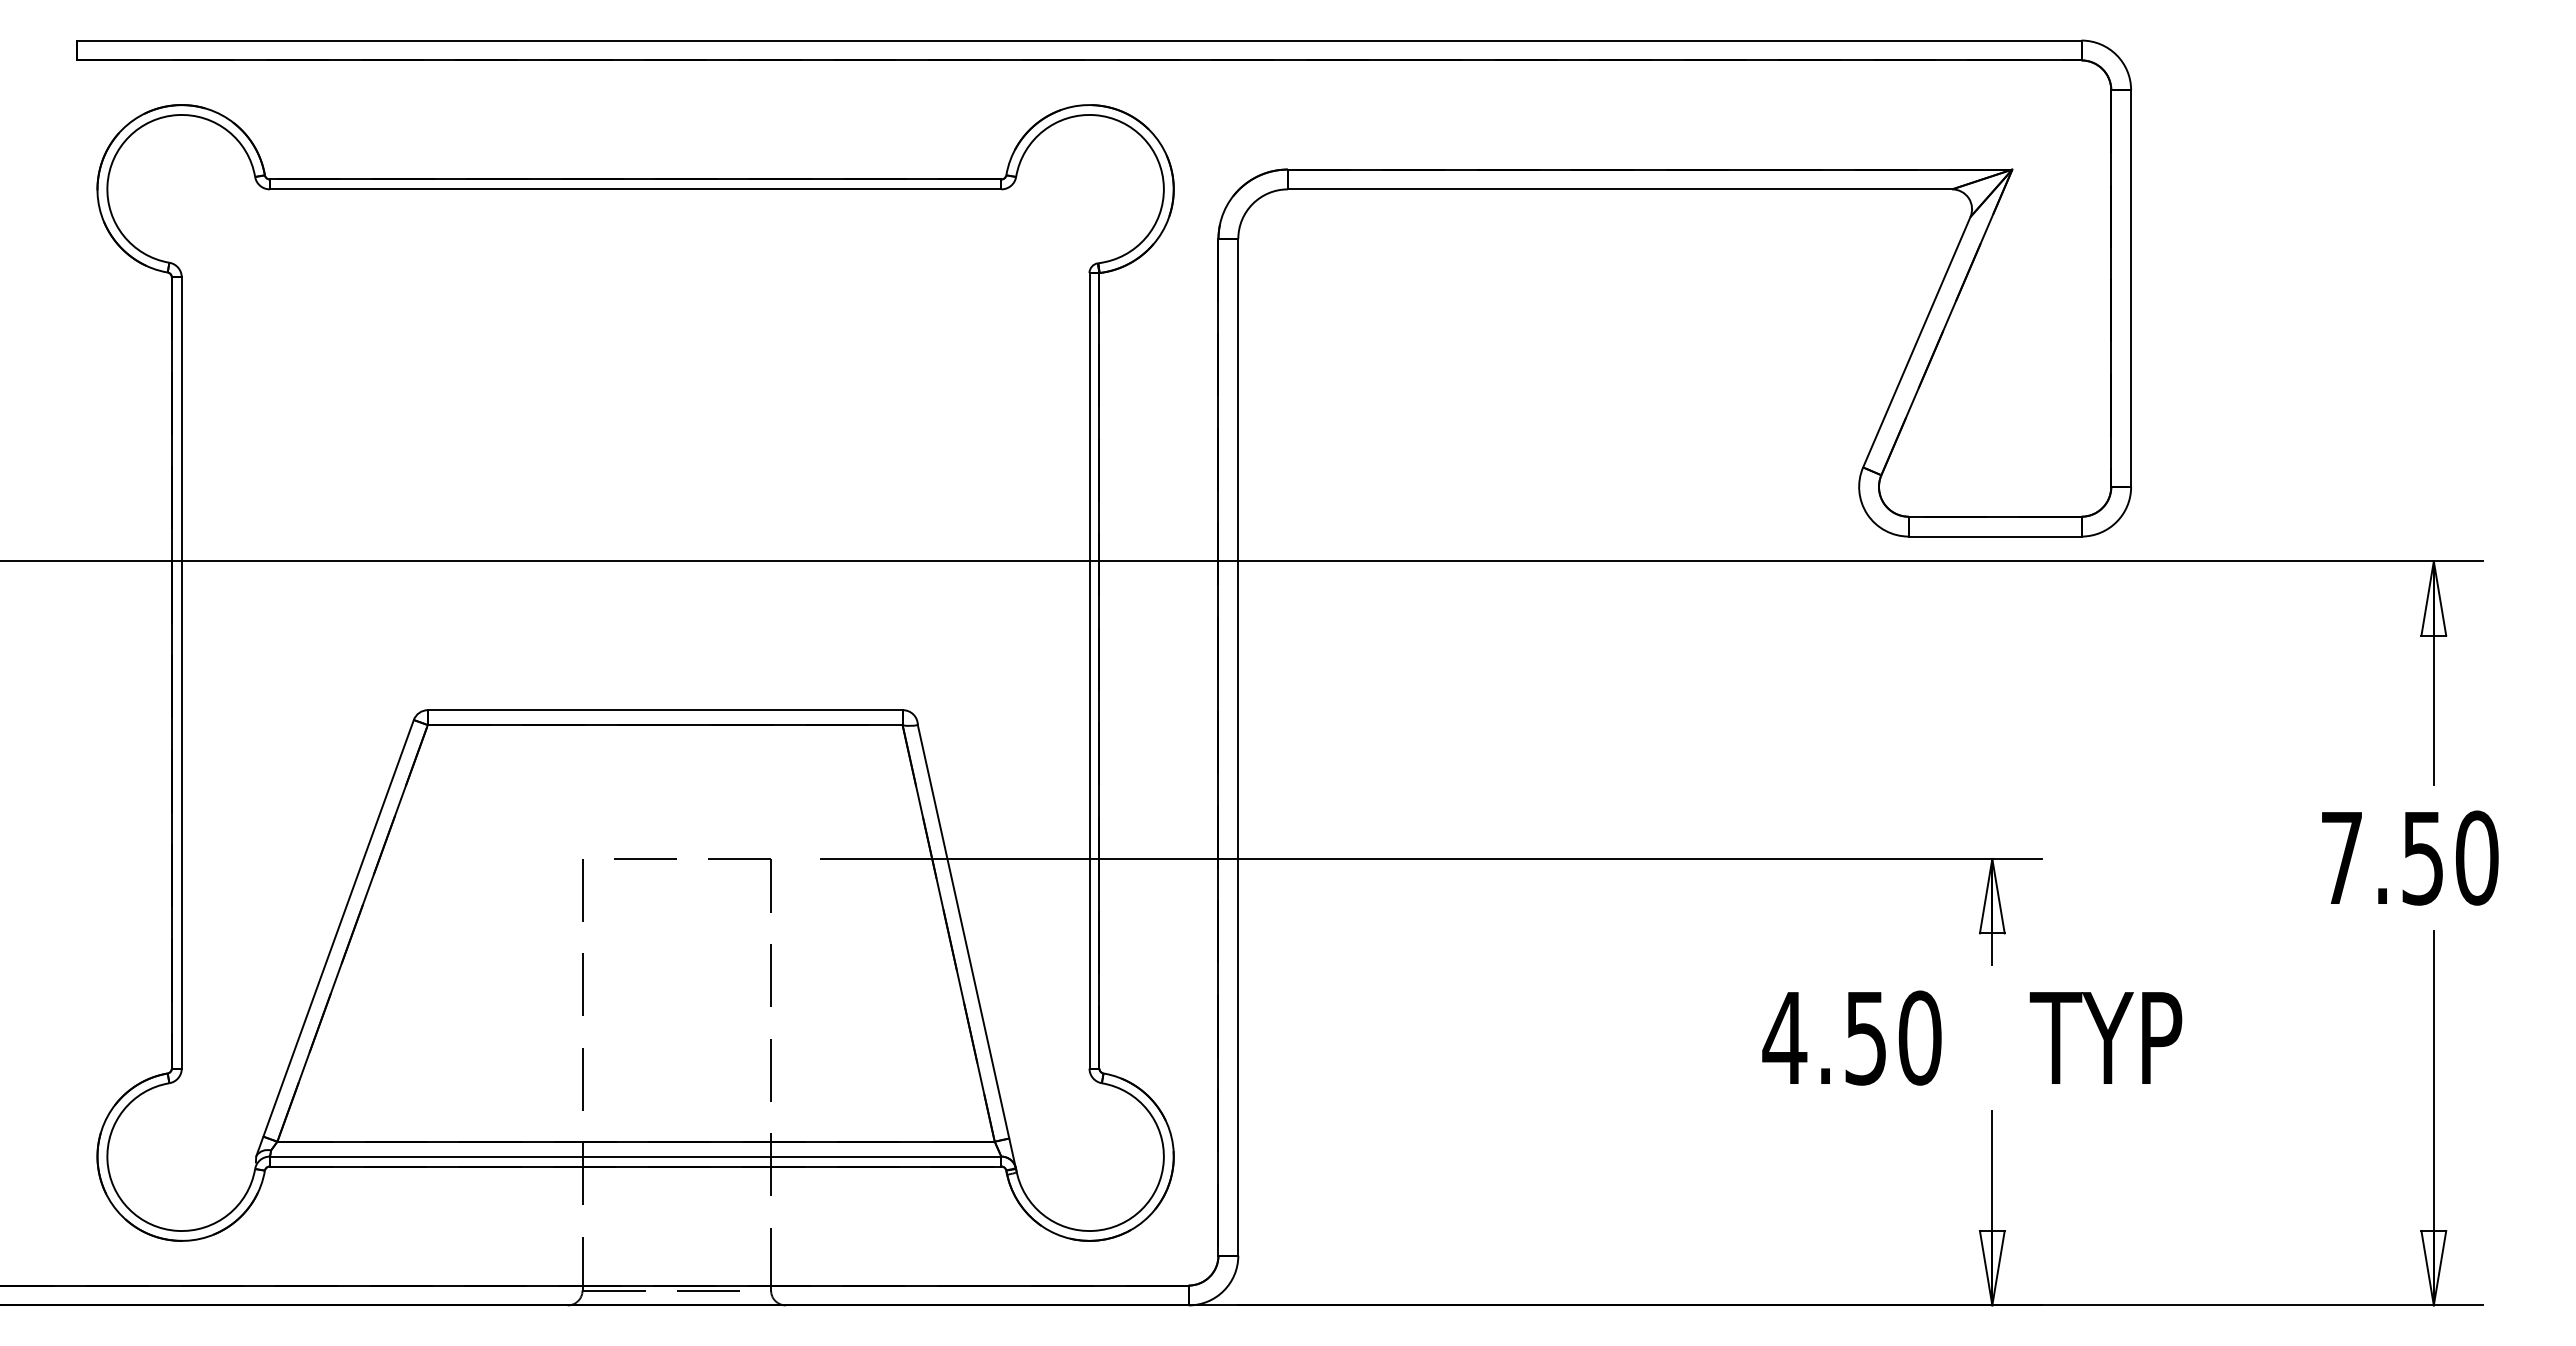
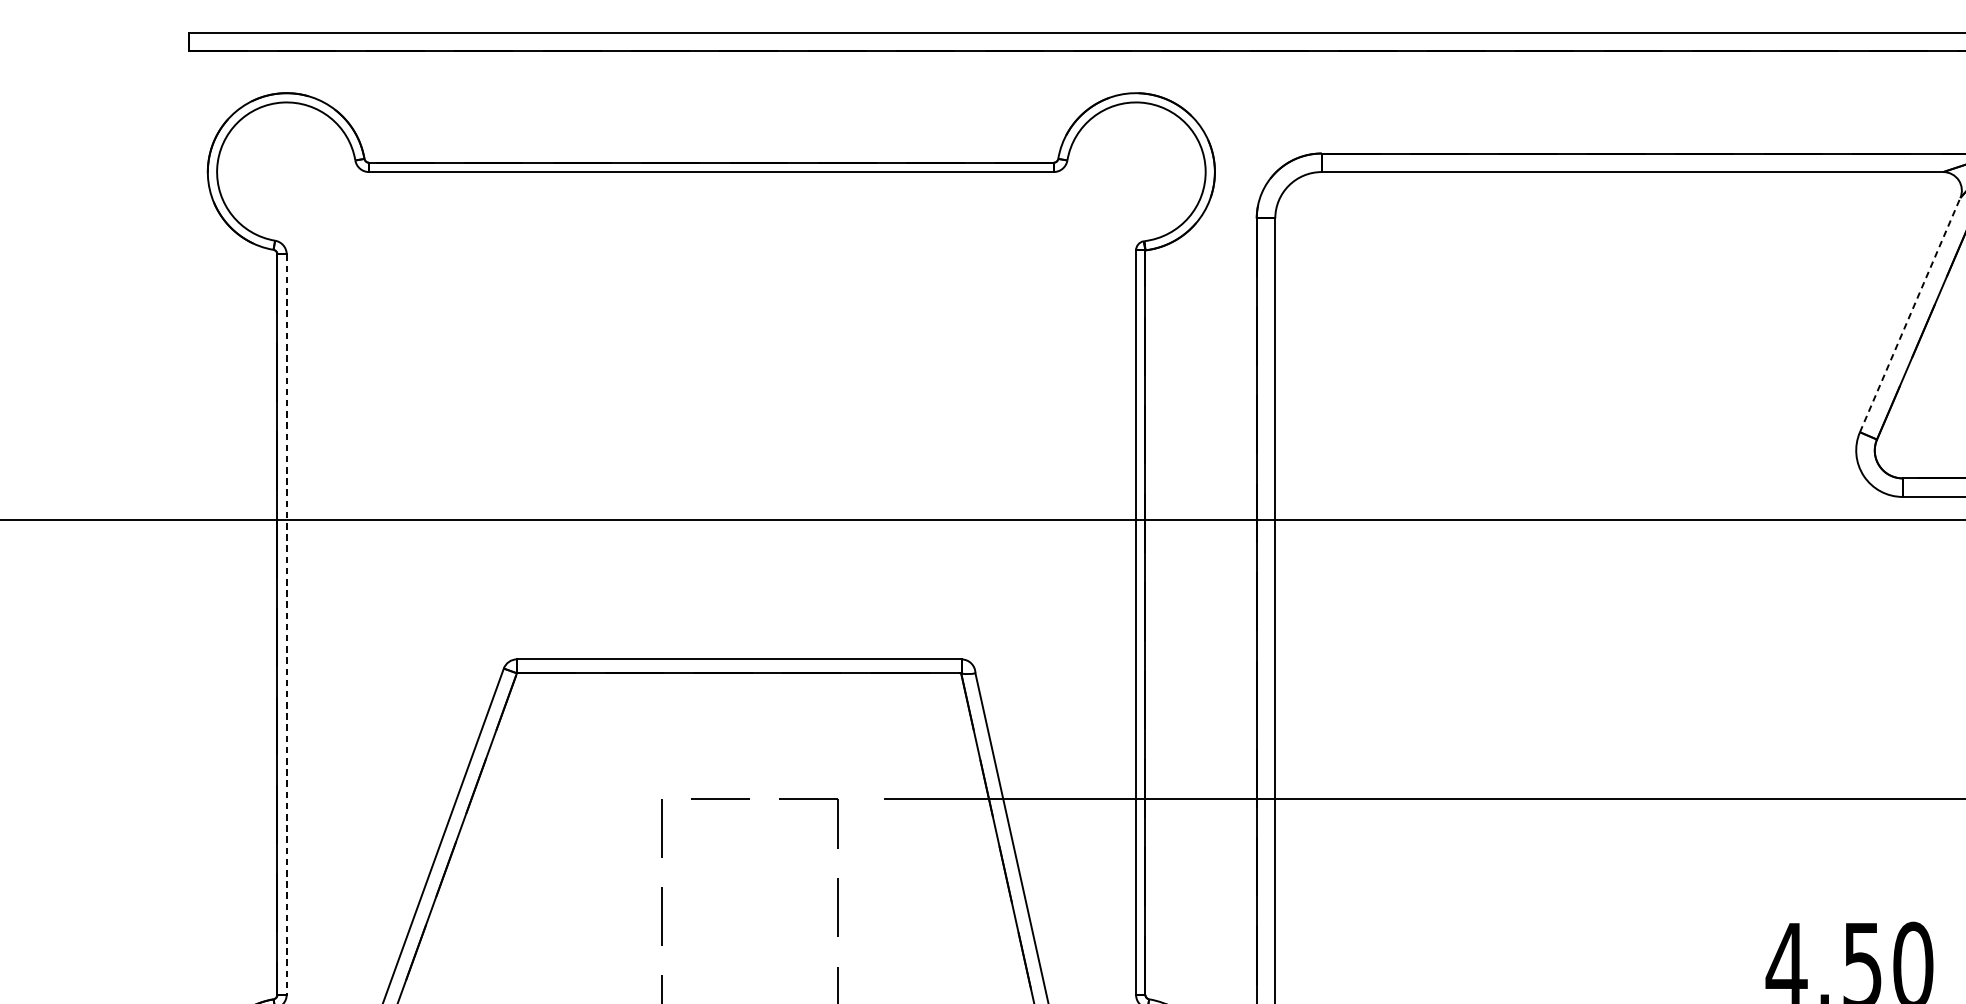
line: (1917, 341) -> (1910, 314), solid -> dashed
line: (181, 672) -> (286, 624), solid -> dashed

